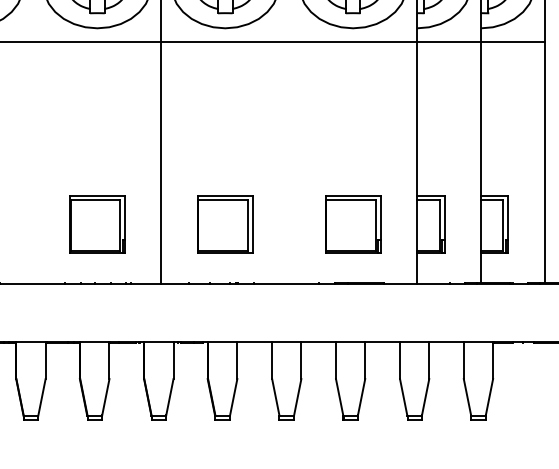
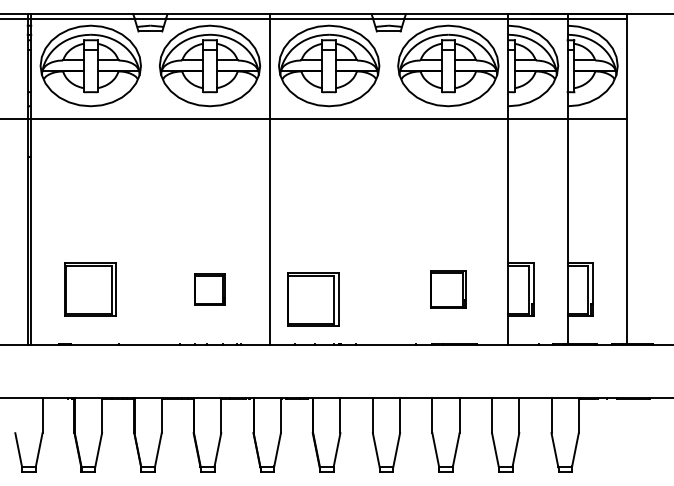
part: (96, 224) -> (209, 289), size x0.6
part: (225, 224) -> (313, 299), moved
part: (353, 224) -> (448, 289), size x0.7

